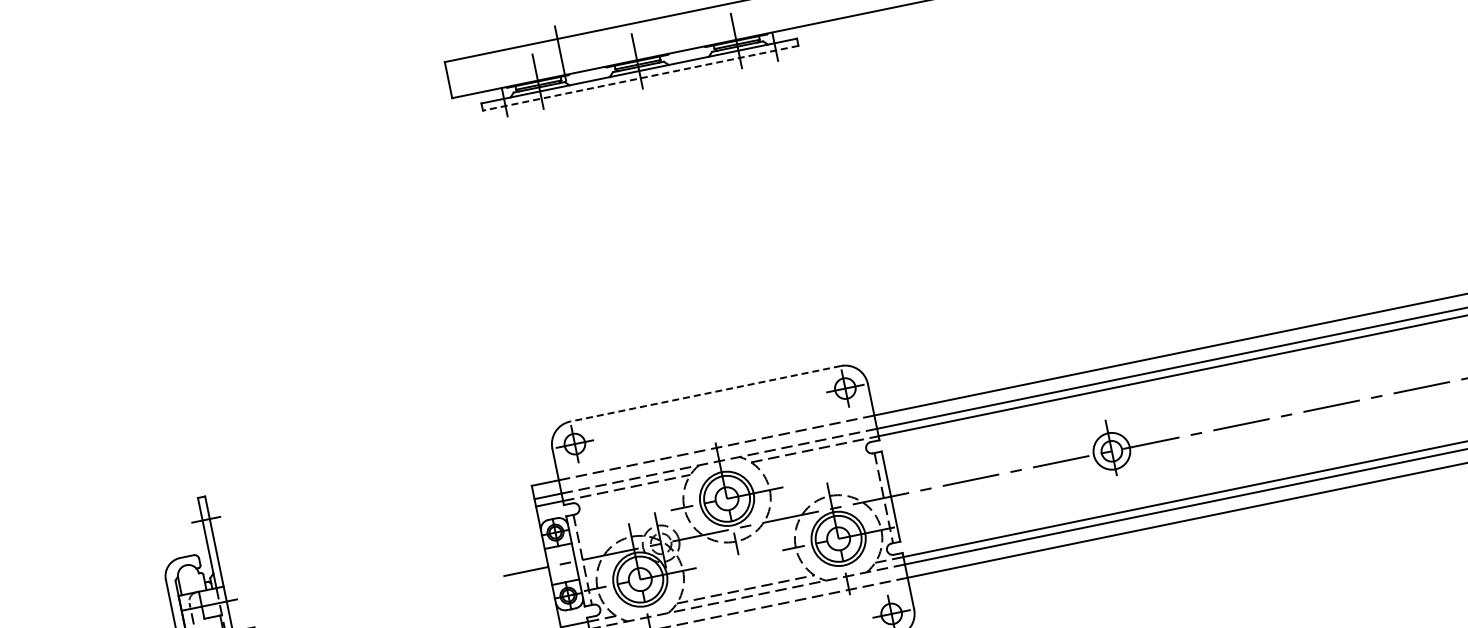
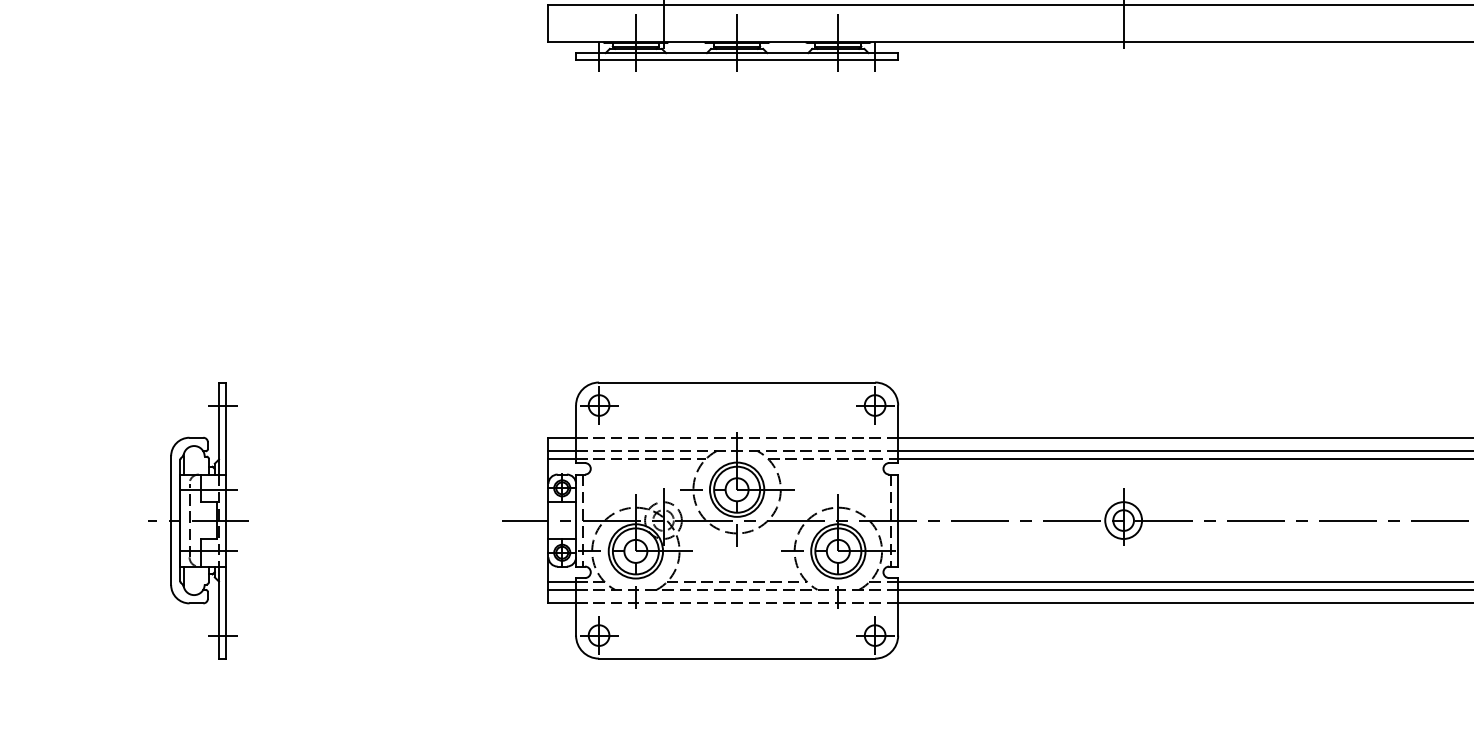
line: (640, 78) -> (736, 60), dashed -> solid
line: (704, 393) -> (736, 382), dashed -> solid

